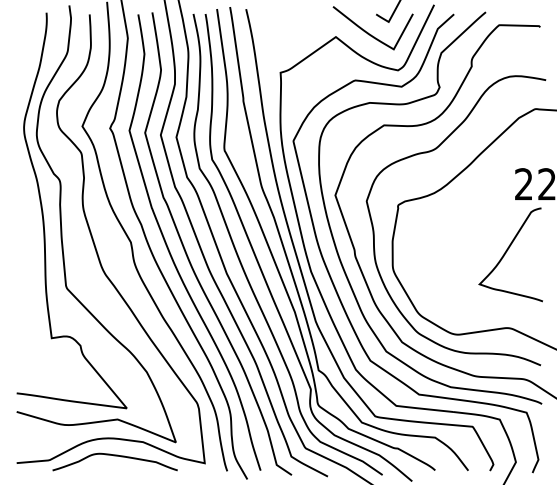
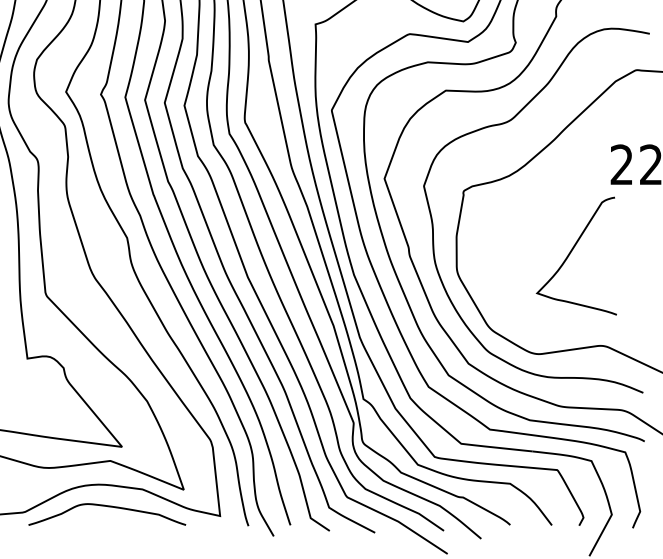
curve: (506, 253) -> (571, 254), moved

